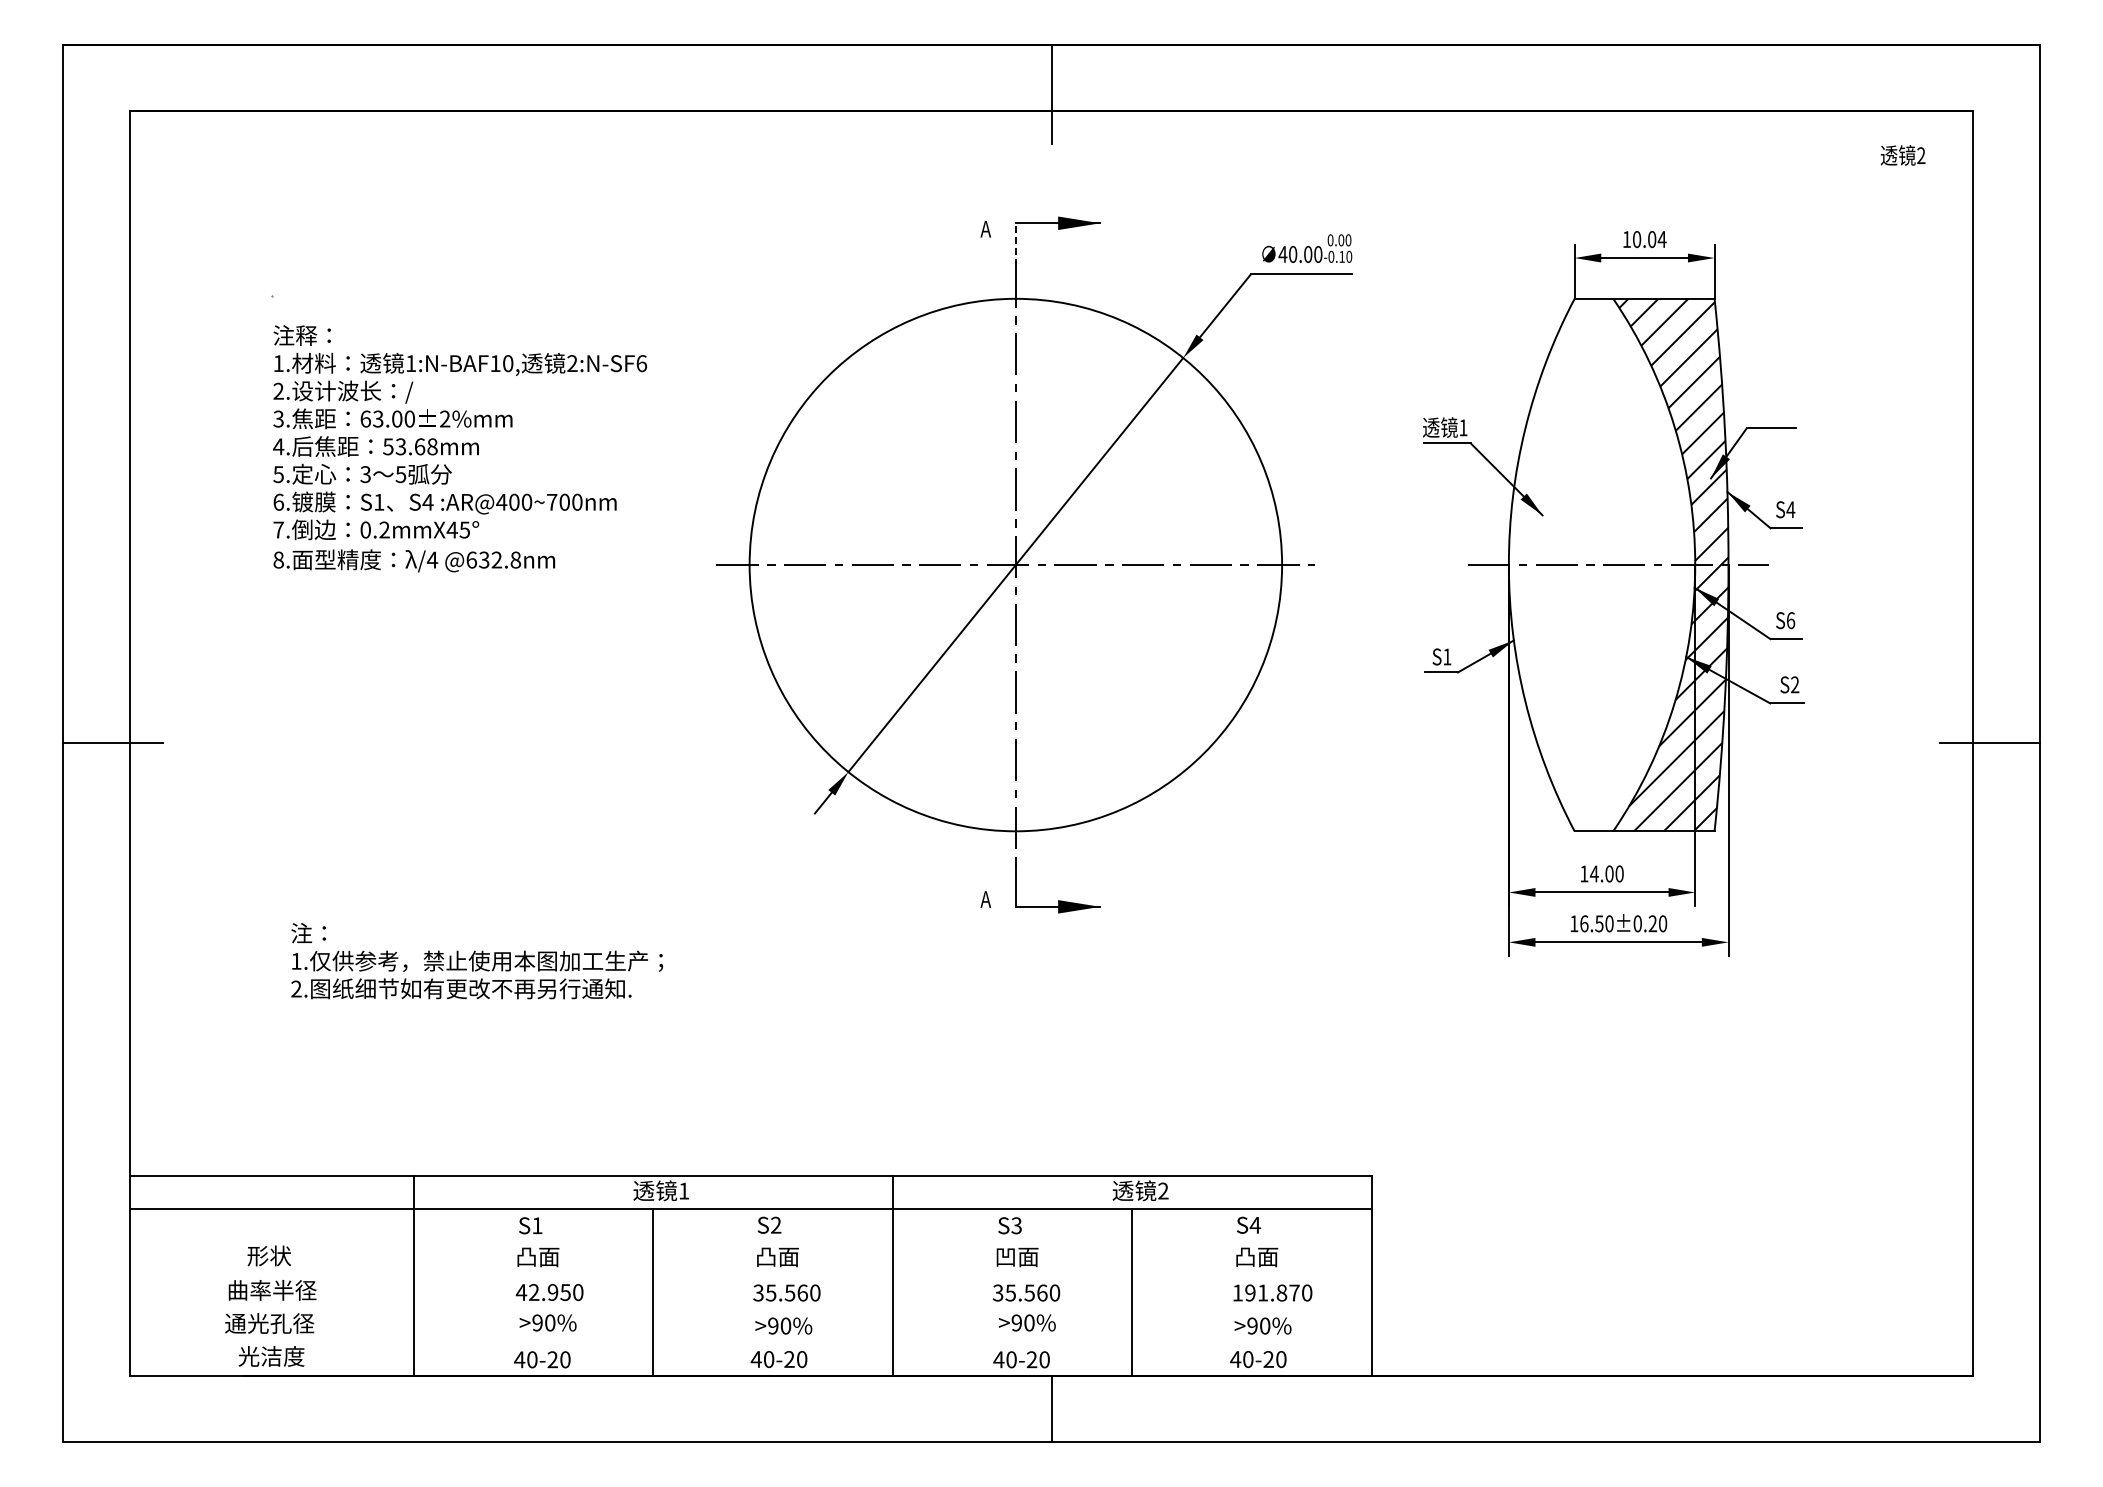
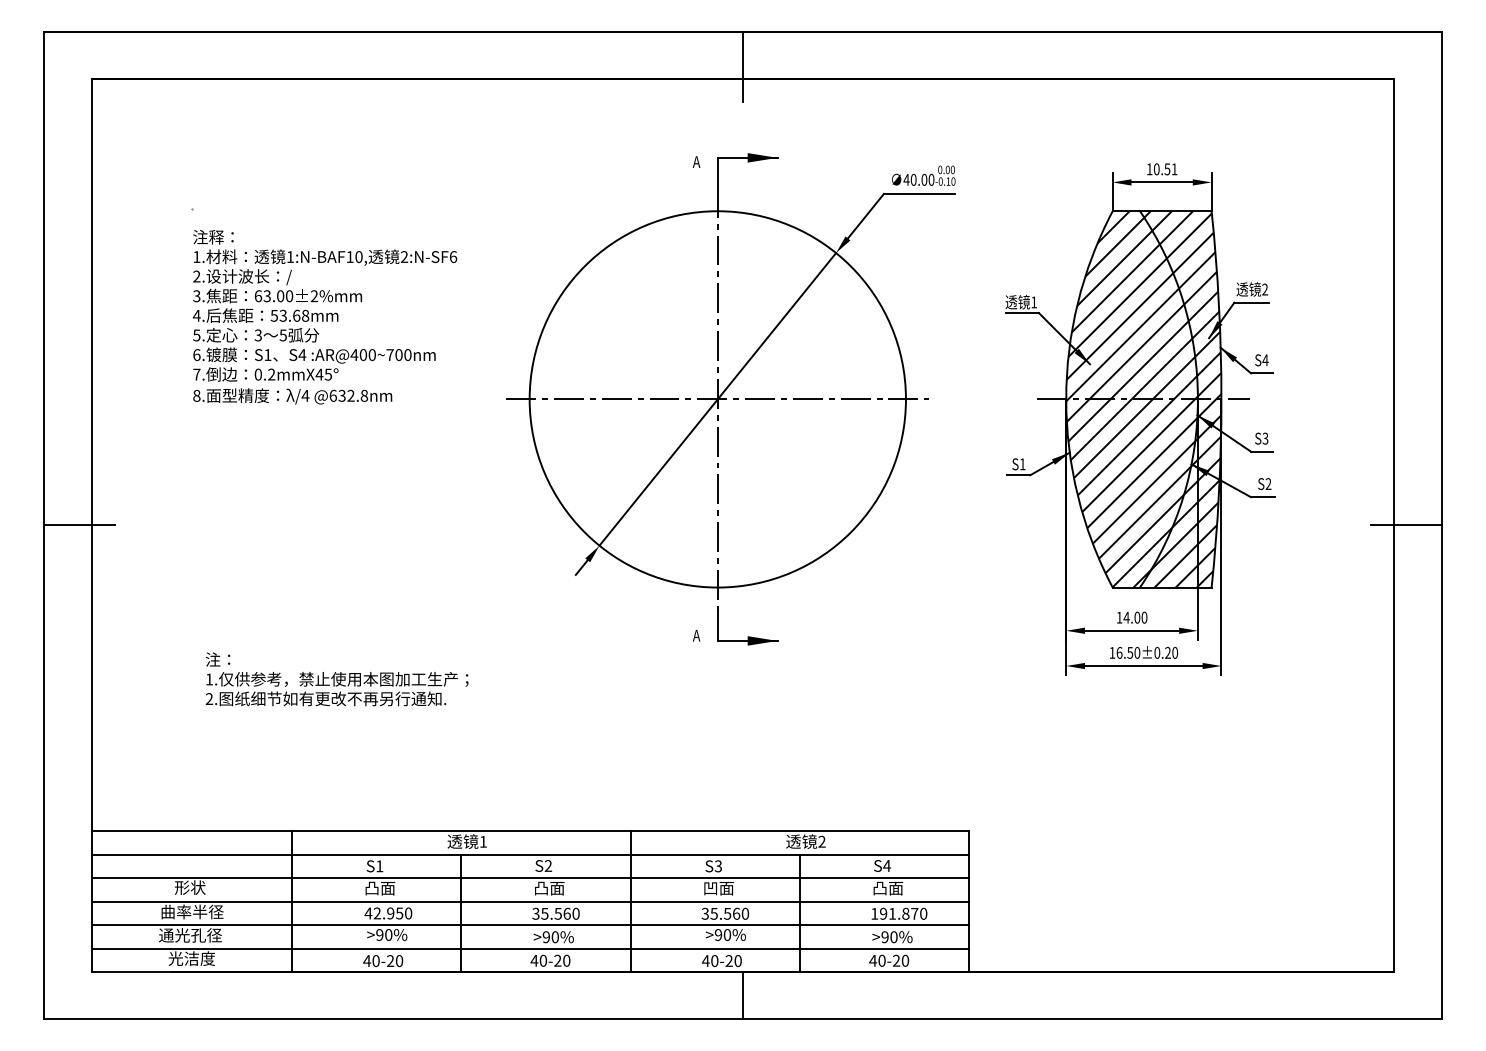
text: (1902, 155) -> (1251, 289), moved
text: (1656, 239) -> (1170, 169), 10.04 -> 10.51
line: (1015, 243) -> (717, 172), dashed -> solid
hatch: (1601, 564) -> (1131, 399), added
text: (1790, 620) -> (1265, 438), S6 -> S3
line: (750, 1242) -> (530, 878), added
line: (750, 1275) -> (530, 901), added
line: (750, 1309) -> (530, 925), added
line: (750, 1342) -> (530, 948), added

